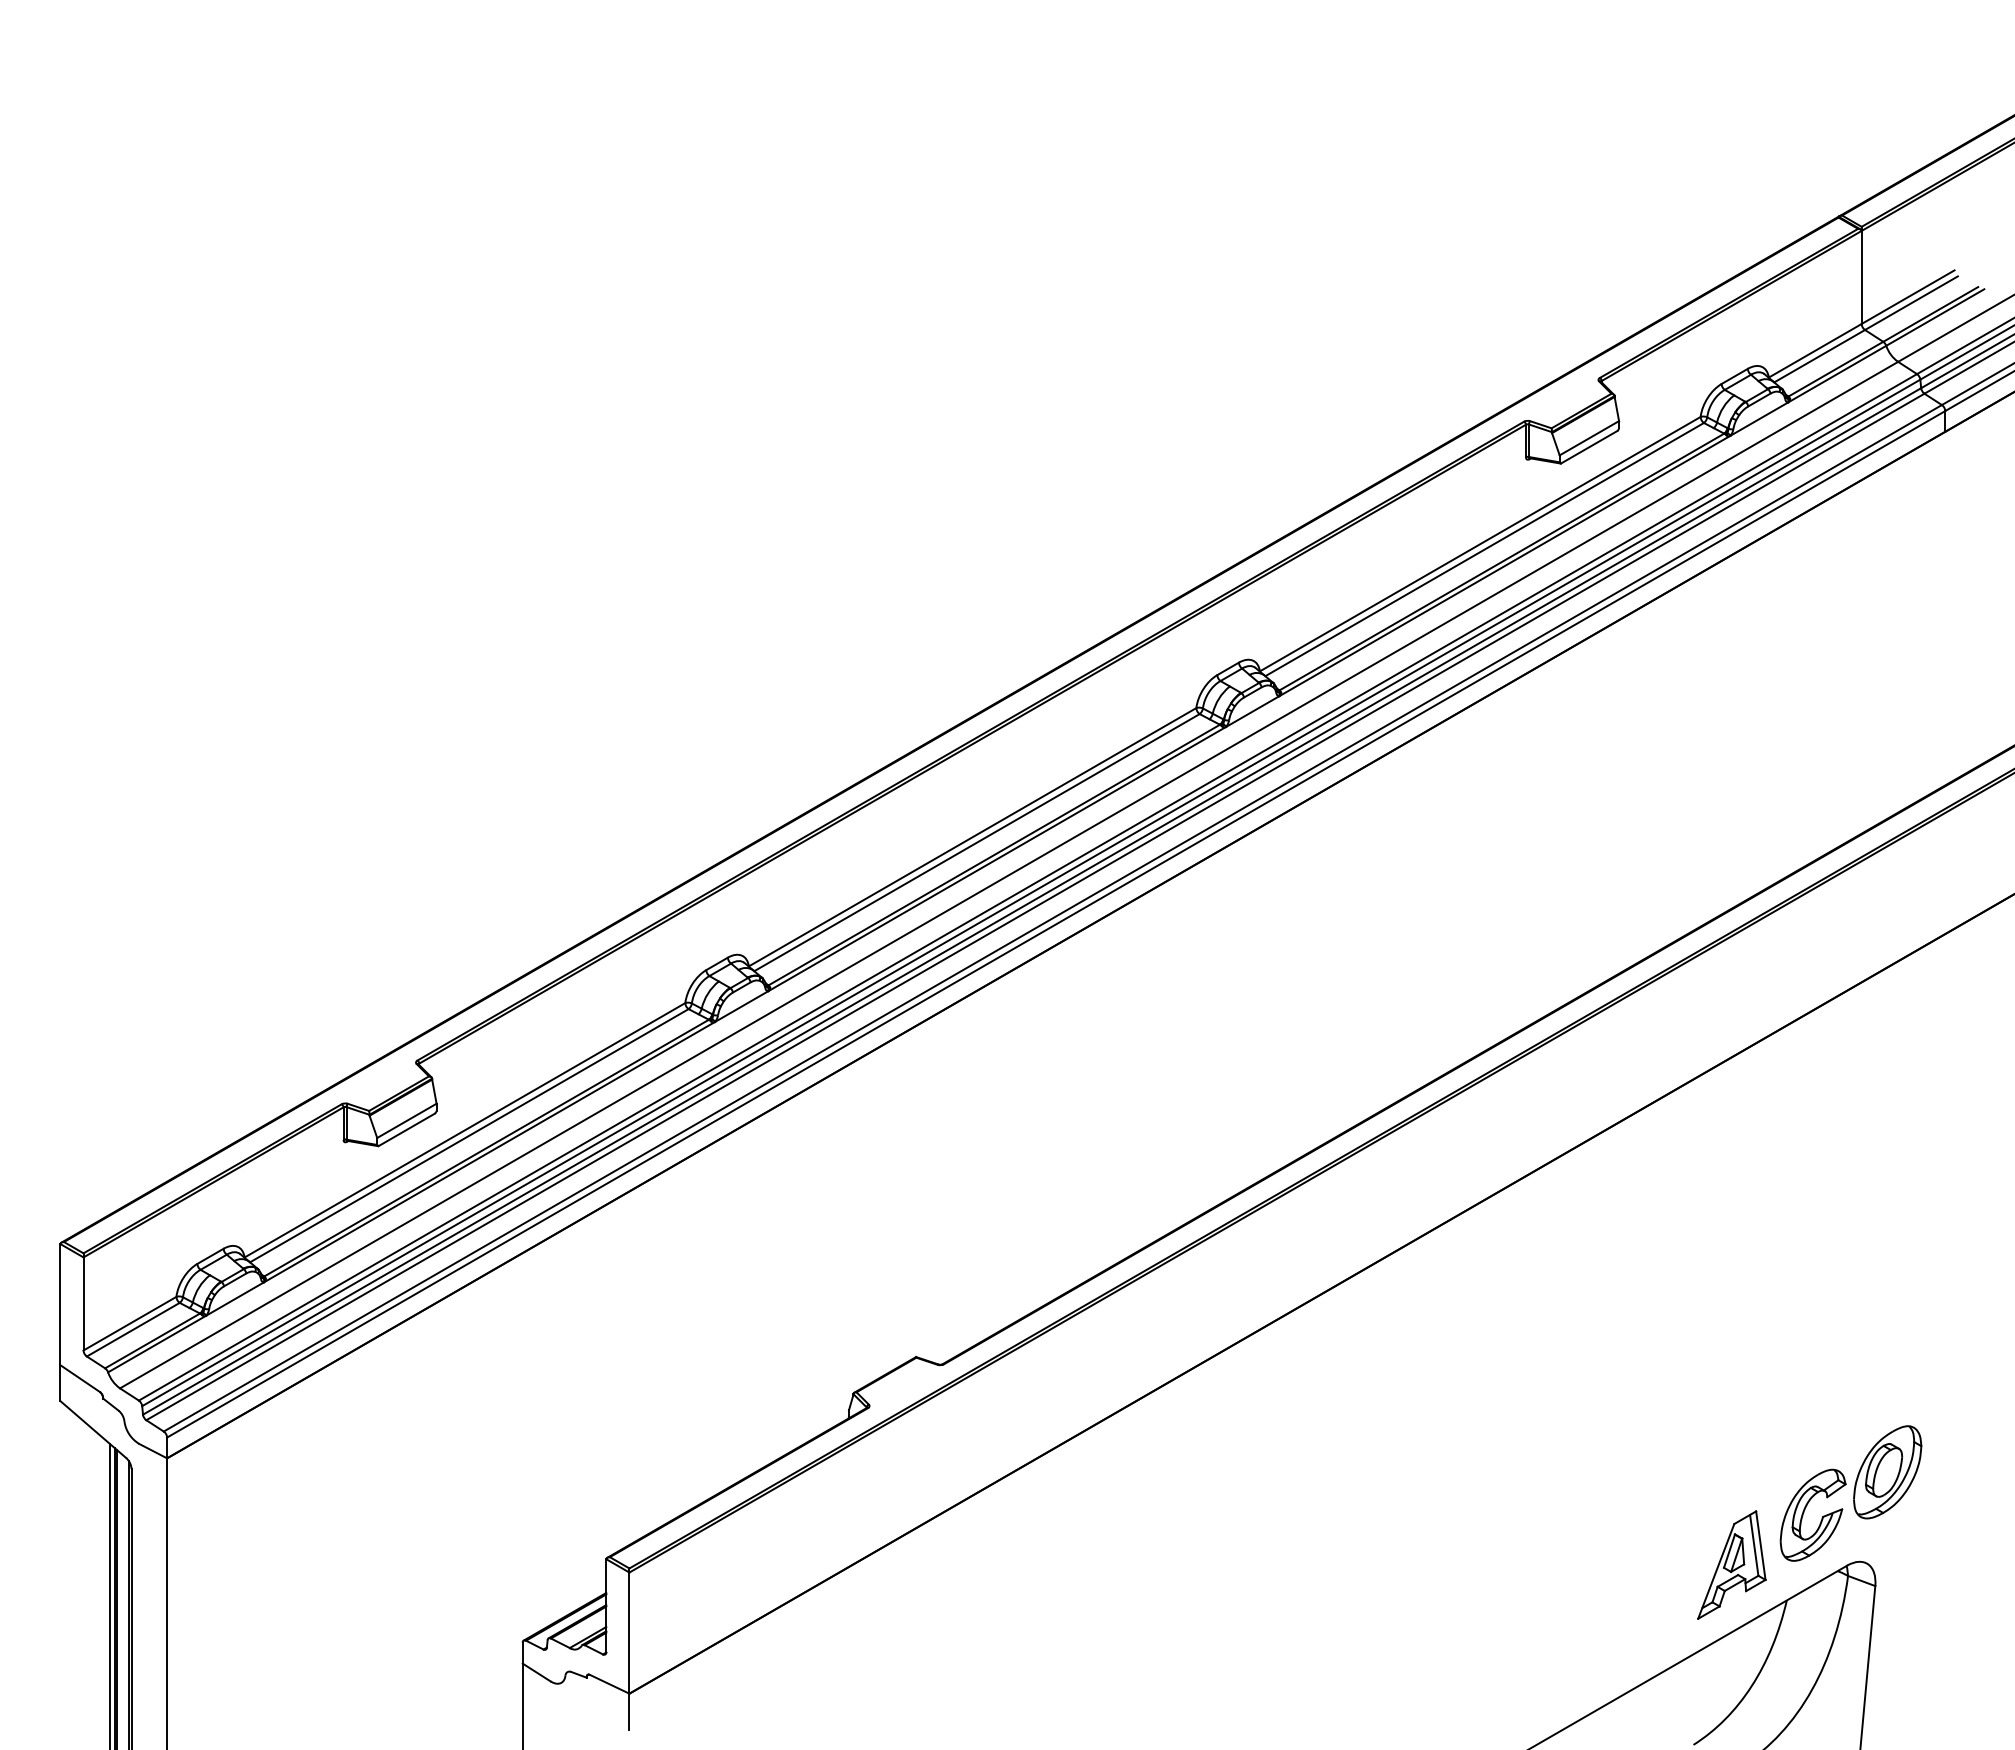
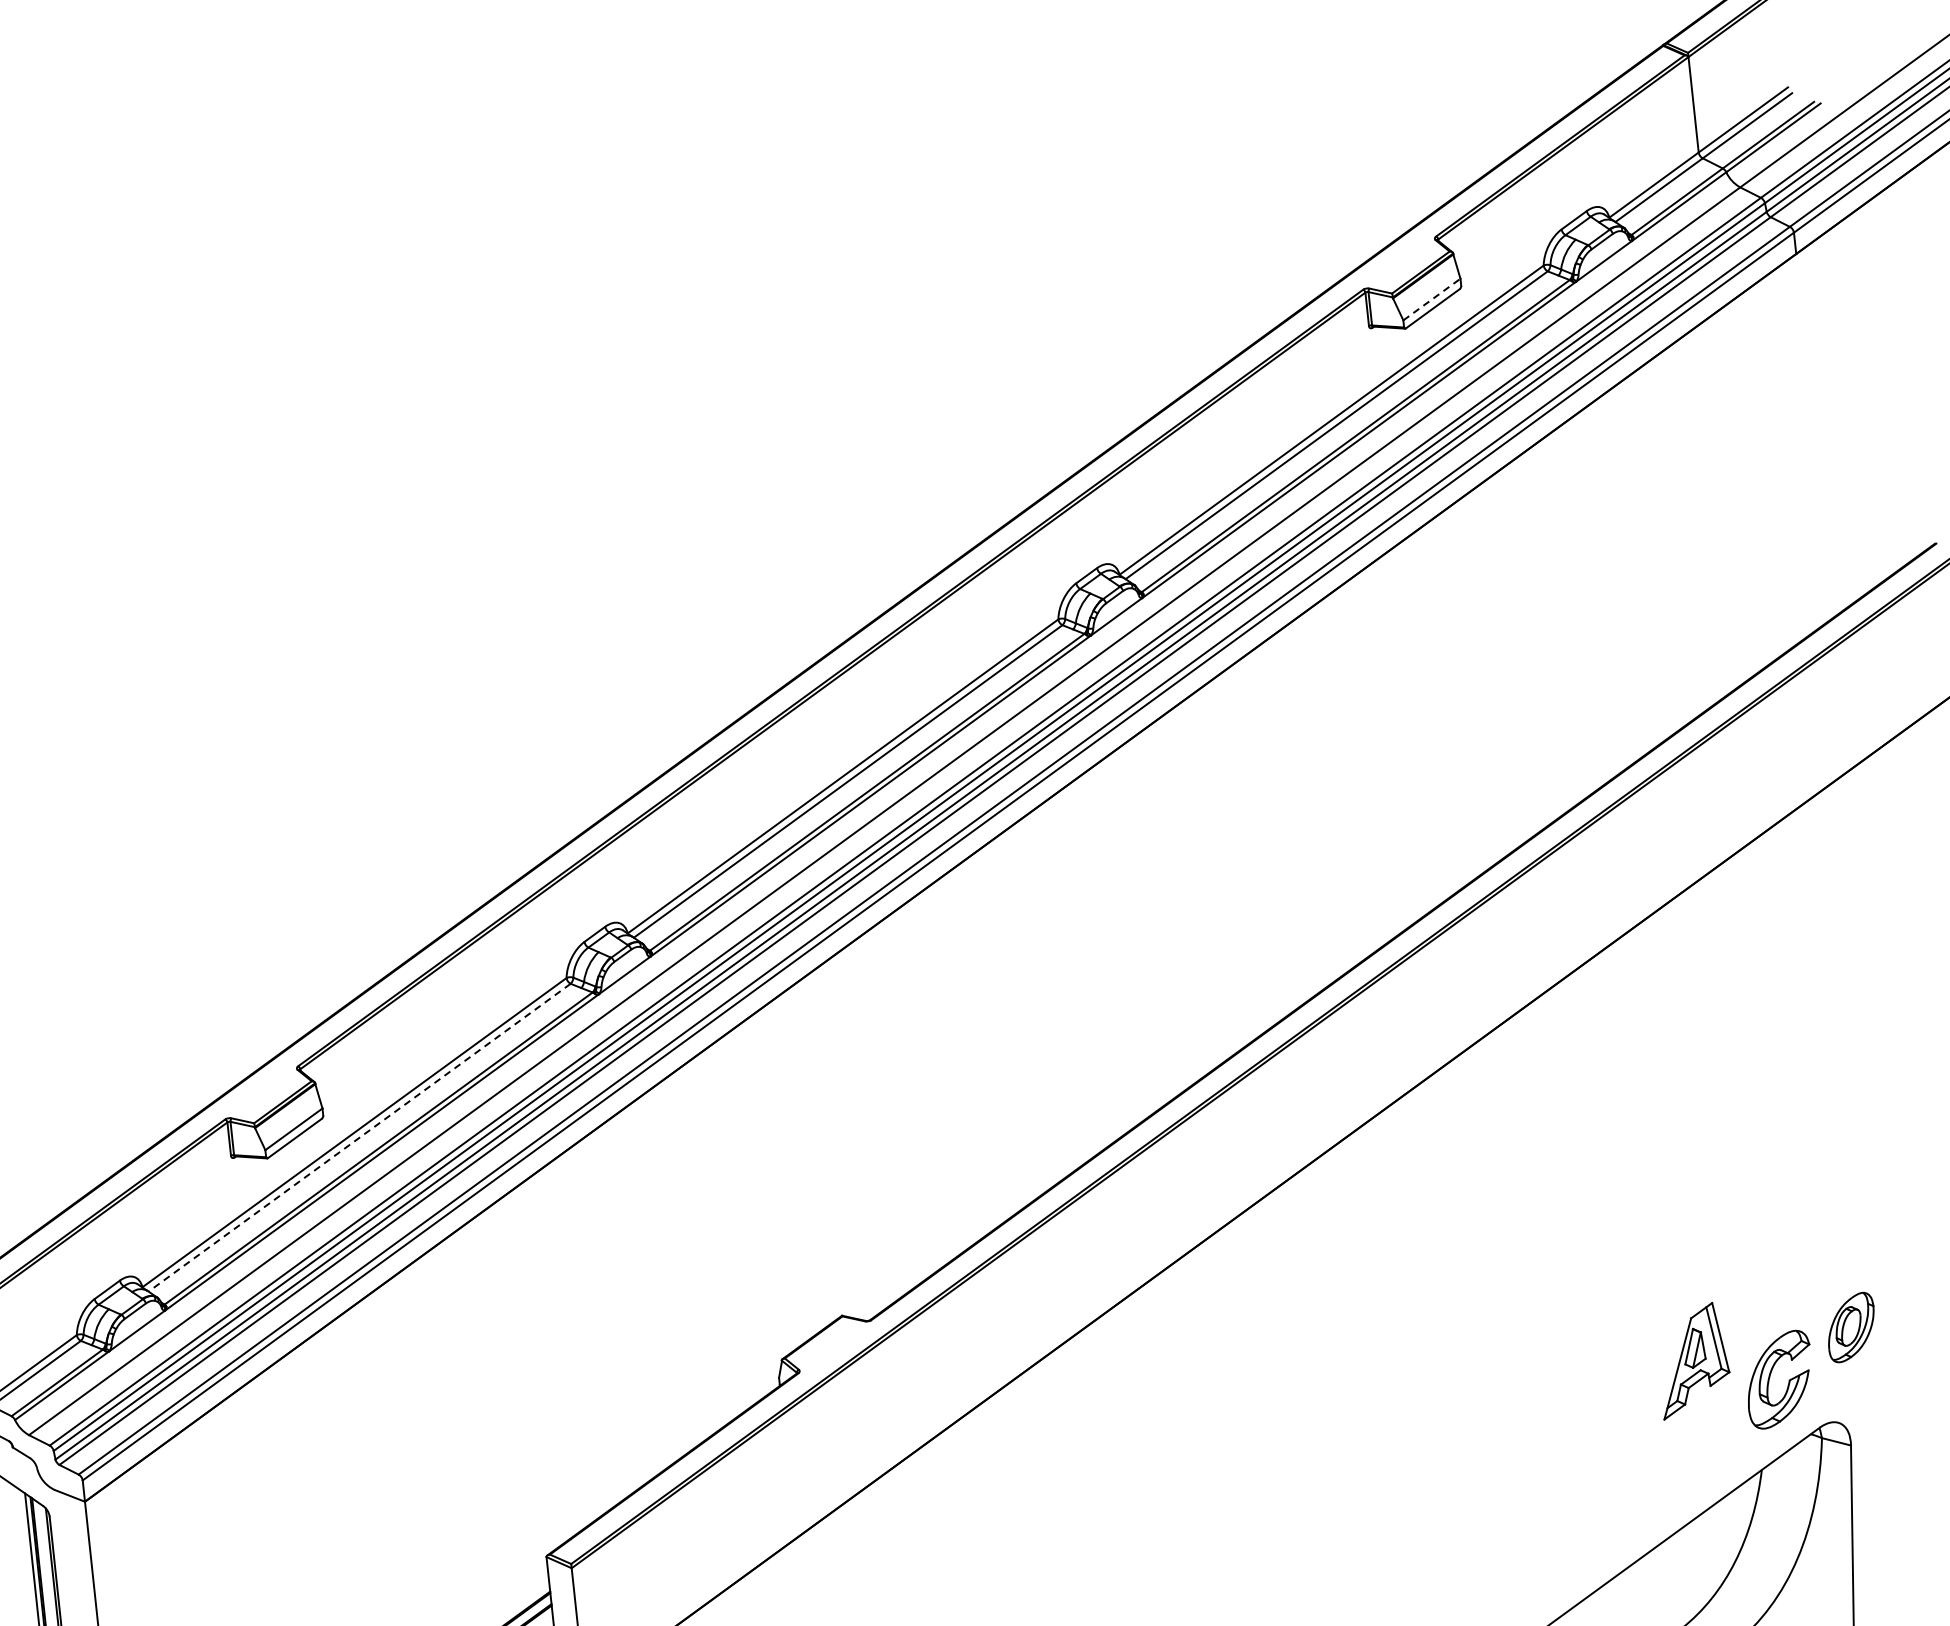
line: (1589, 437) -> (1431, 298), solid -> dashed
line: (468, 1135) -> (358, 1137), solid -> dashed
part: (1887, 1472) -> (1851, 1327), size x0.7
part: (1731, 1564) -> (1692, 1360), moved

